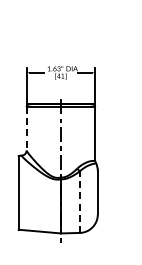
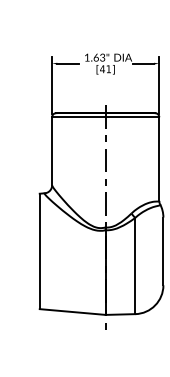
line: (26, 128) -> (51, 150), dashed -> solid
line: (79, 202) -> (134, 266), dashed -> solid

